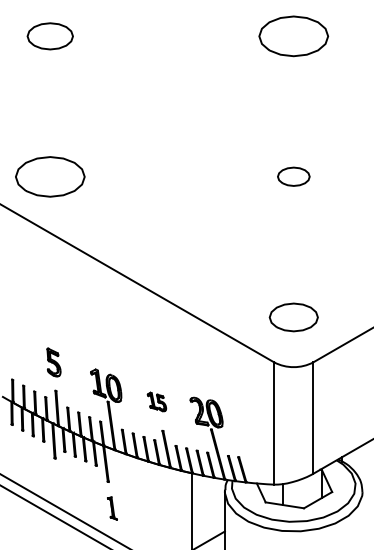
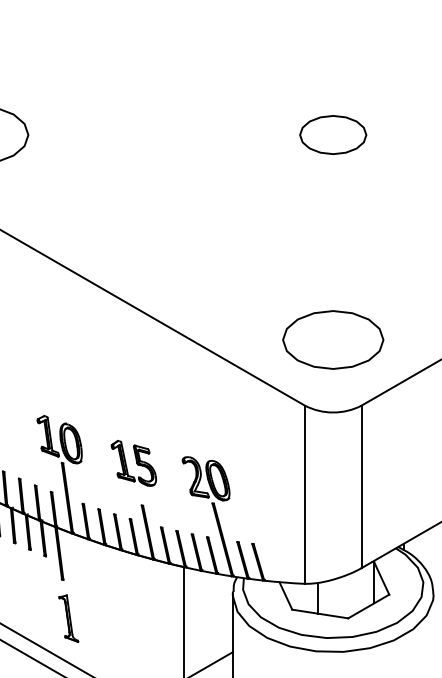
part: (293, 176) -> (332, 134), size x1.43
part: (293, 317) -> (332, 340), size x1.43
part: (156, 401) -> (133, 462), size x1.67
part: (112, 508) -> (68, 618), size x1.43

